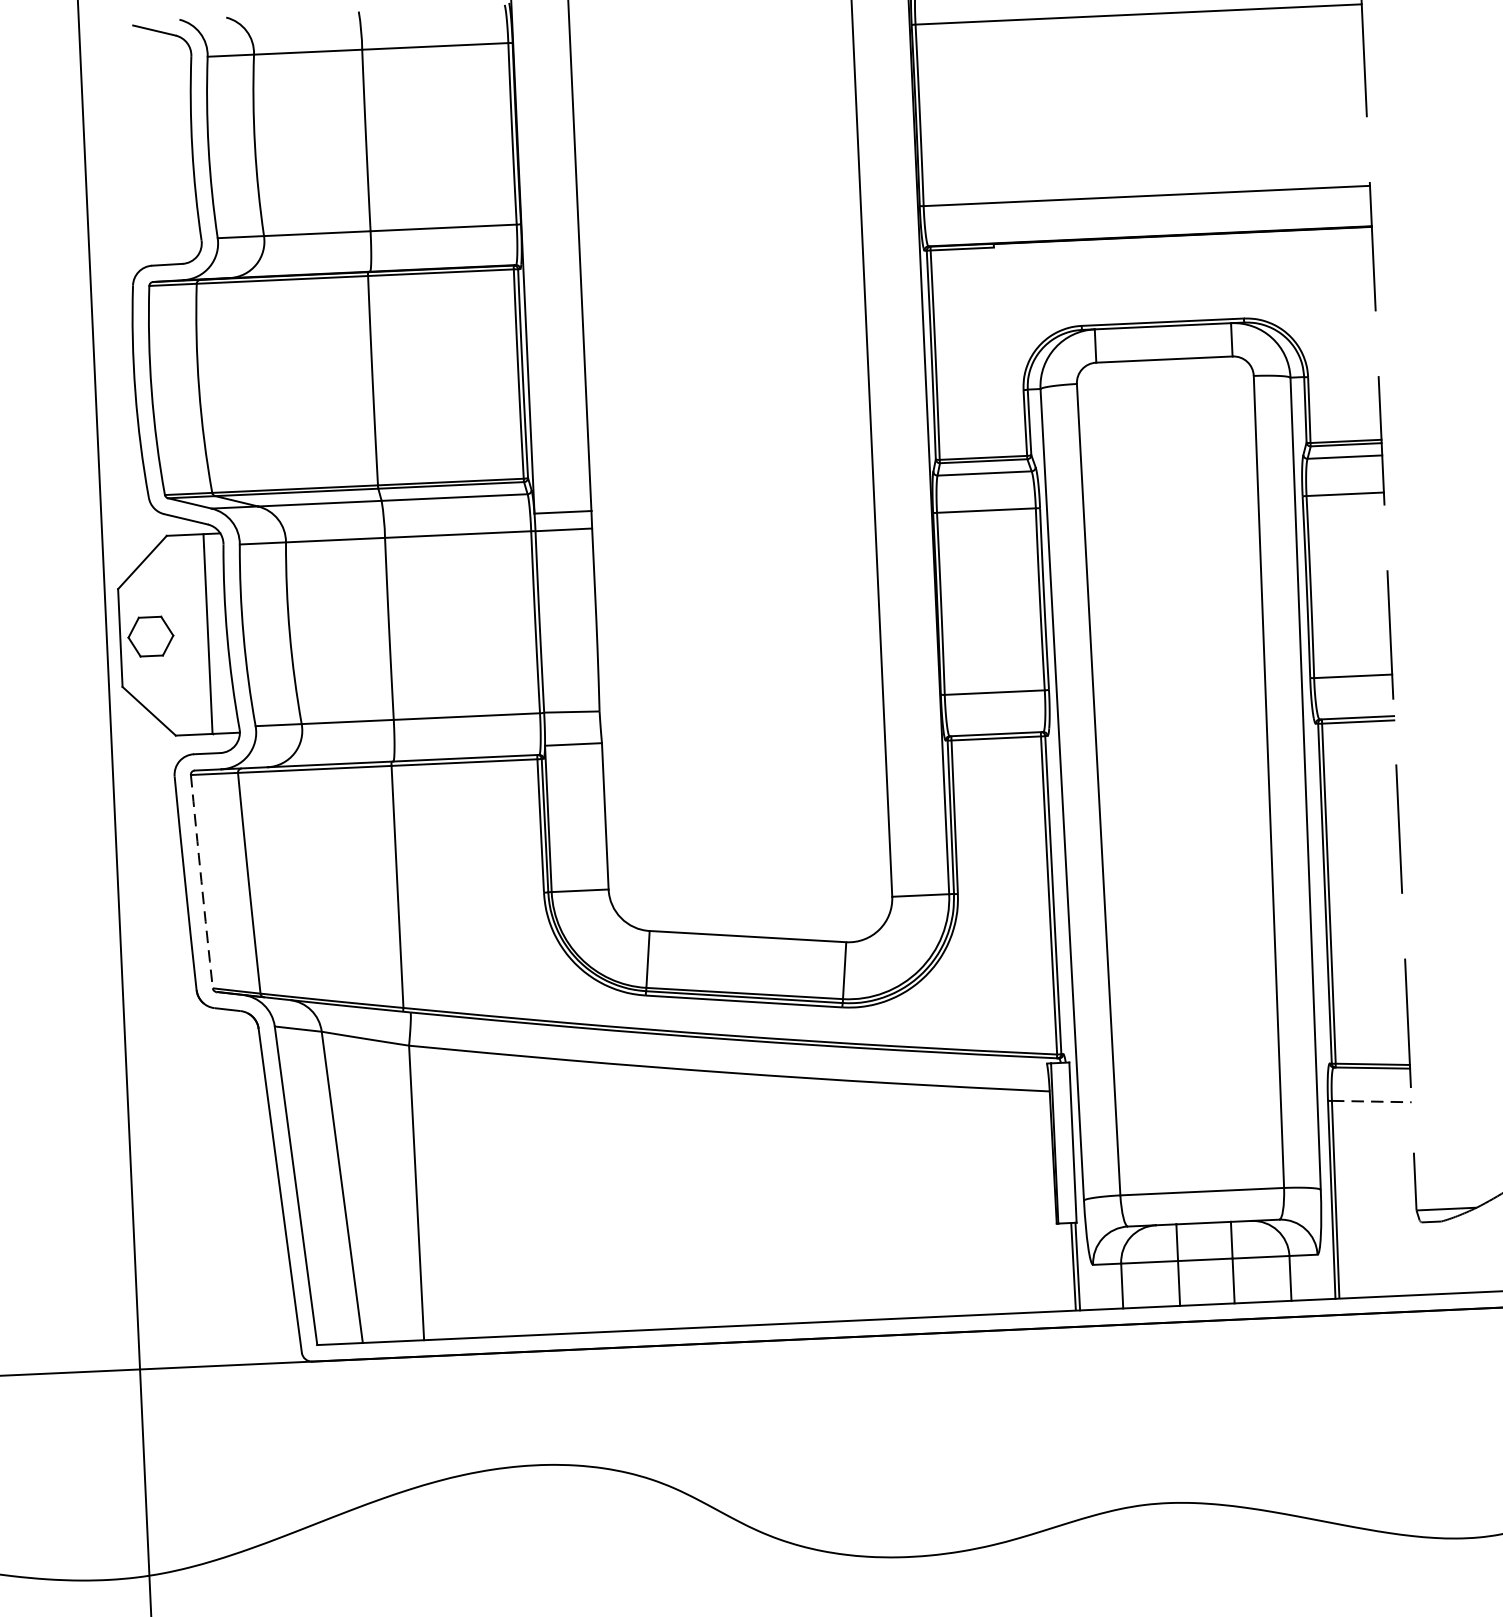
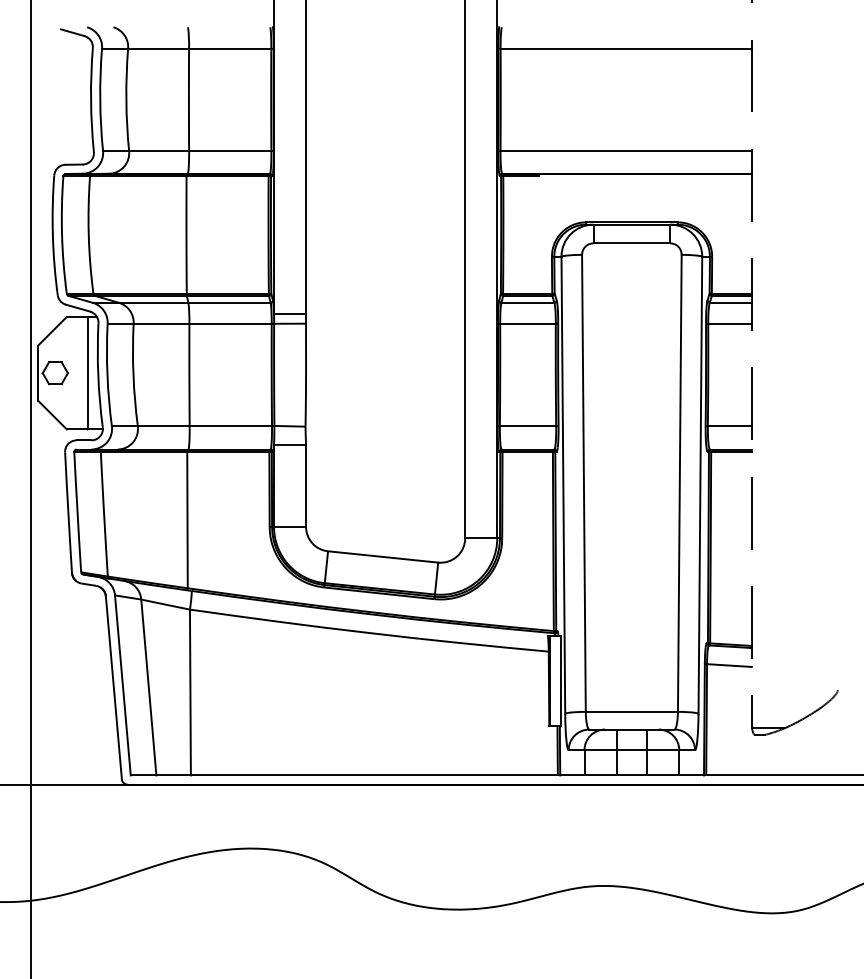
arc: (201, 882) -> (77, 512), dashed -> solid
line: (1371, 1101) -> (729, 665), dashed -> solid

